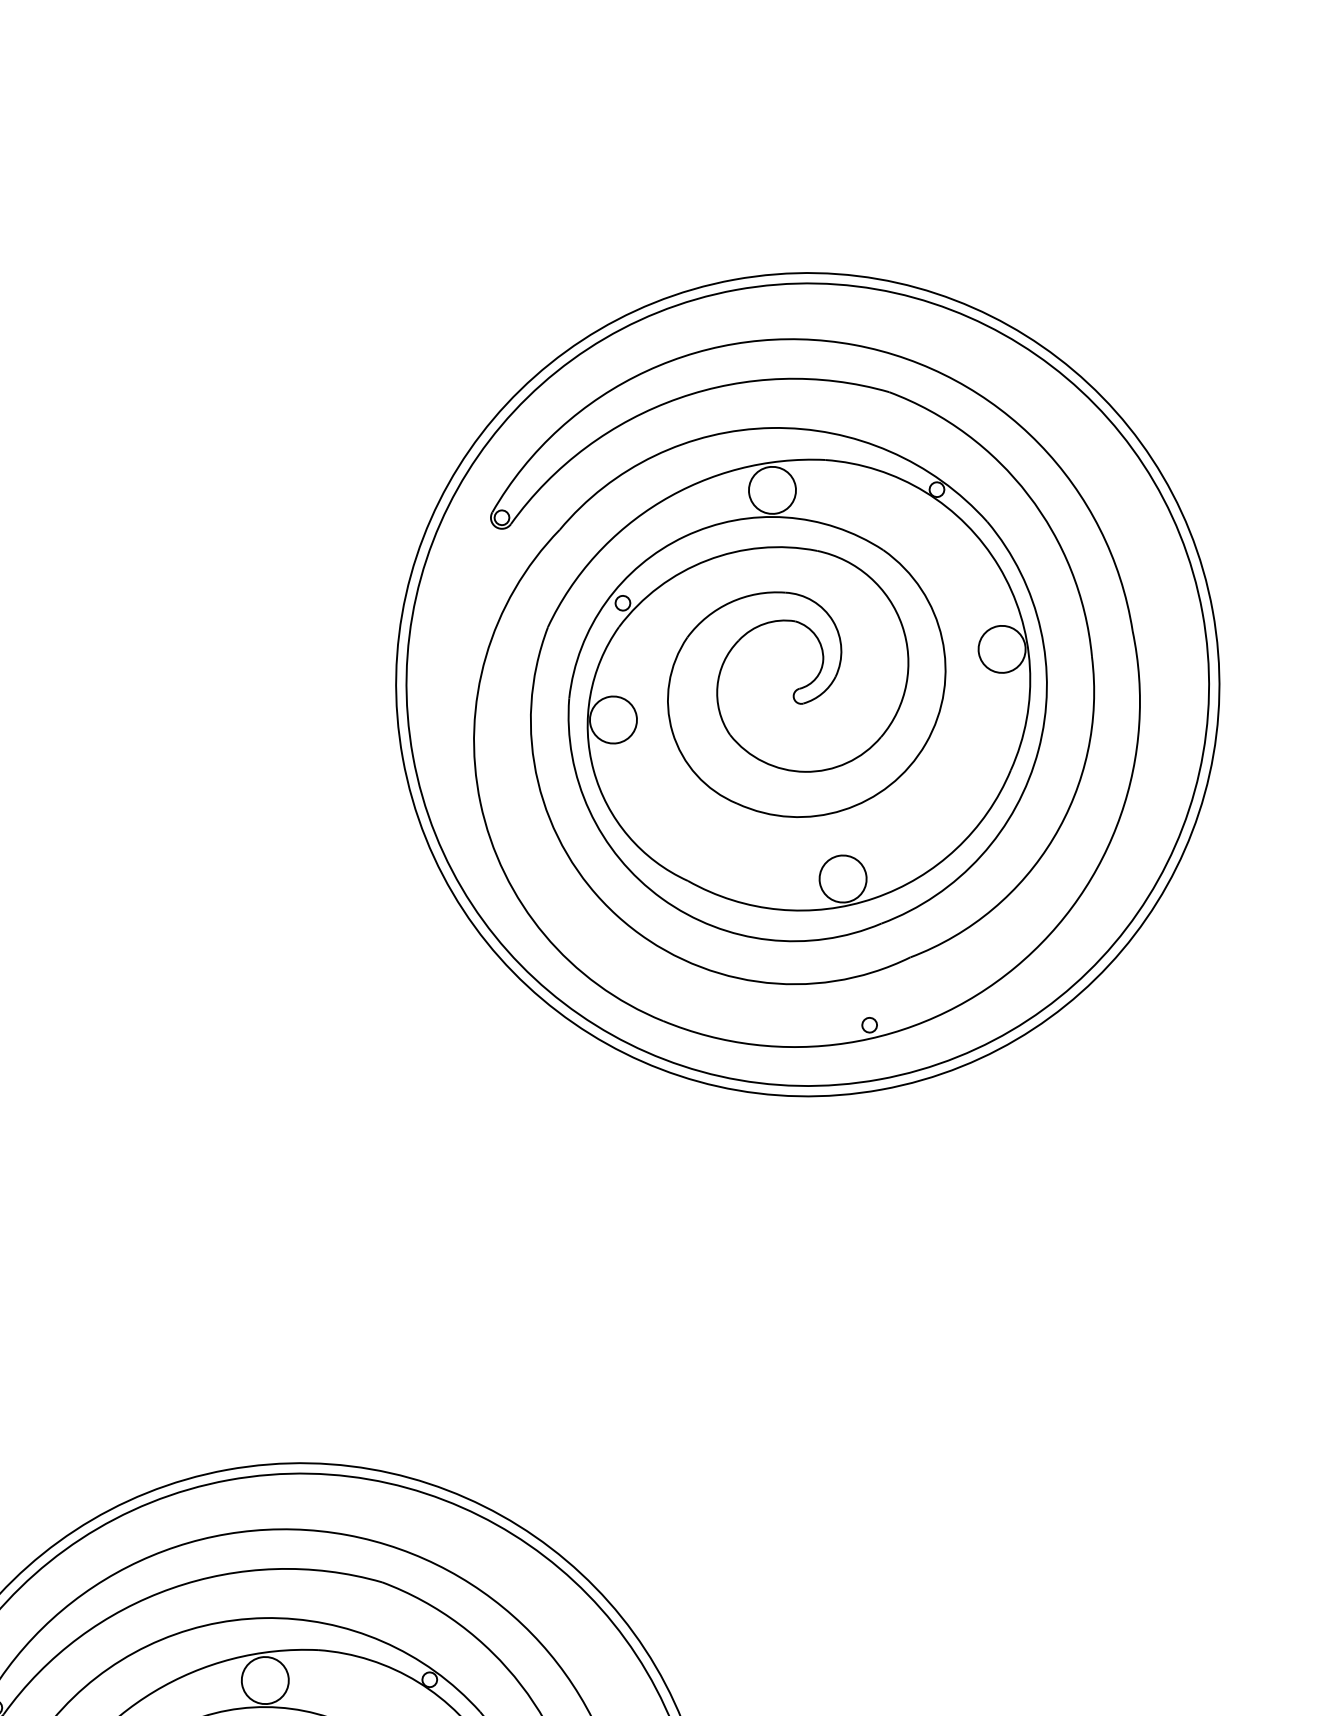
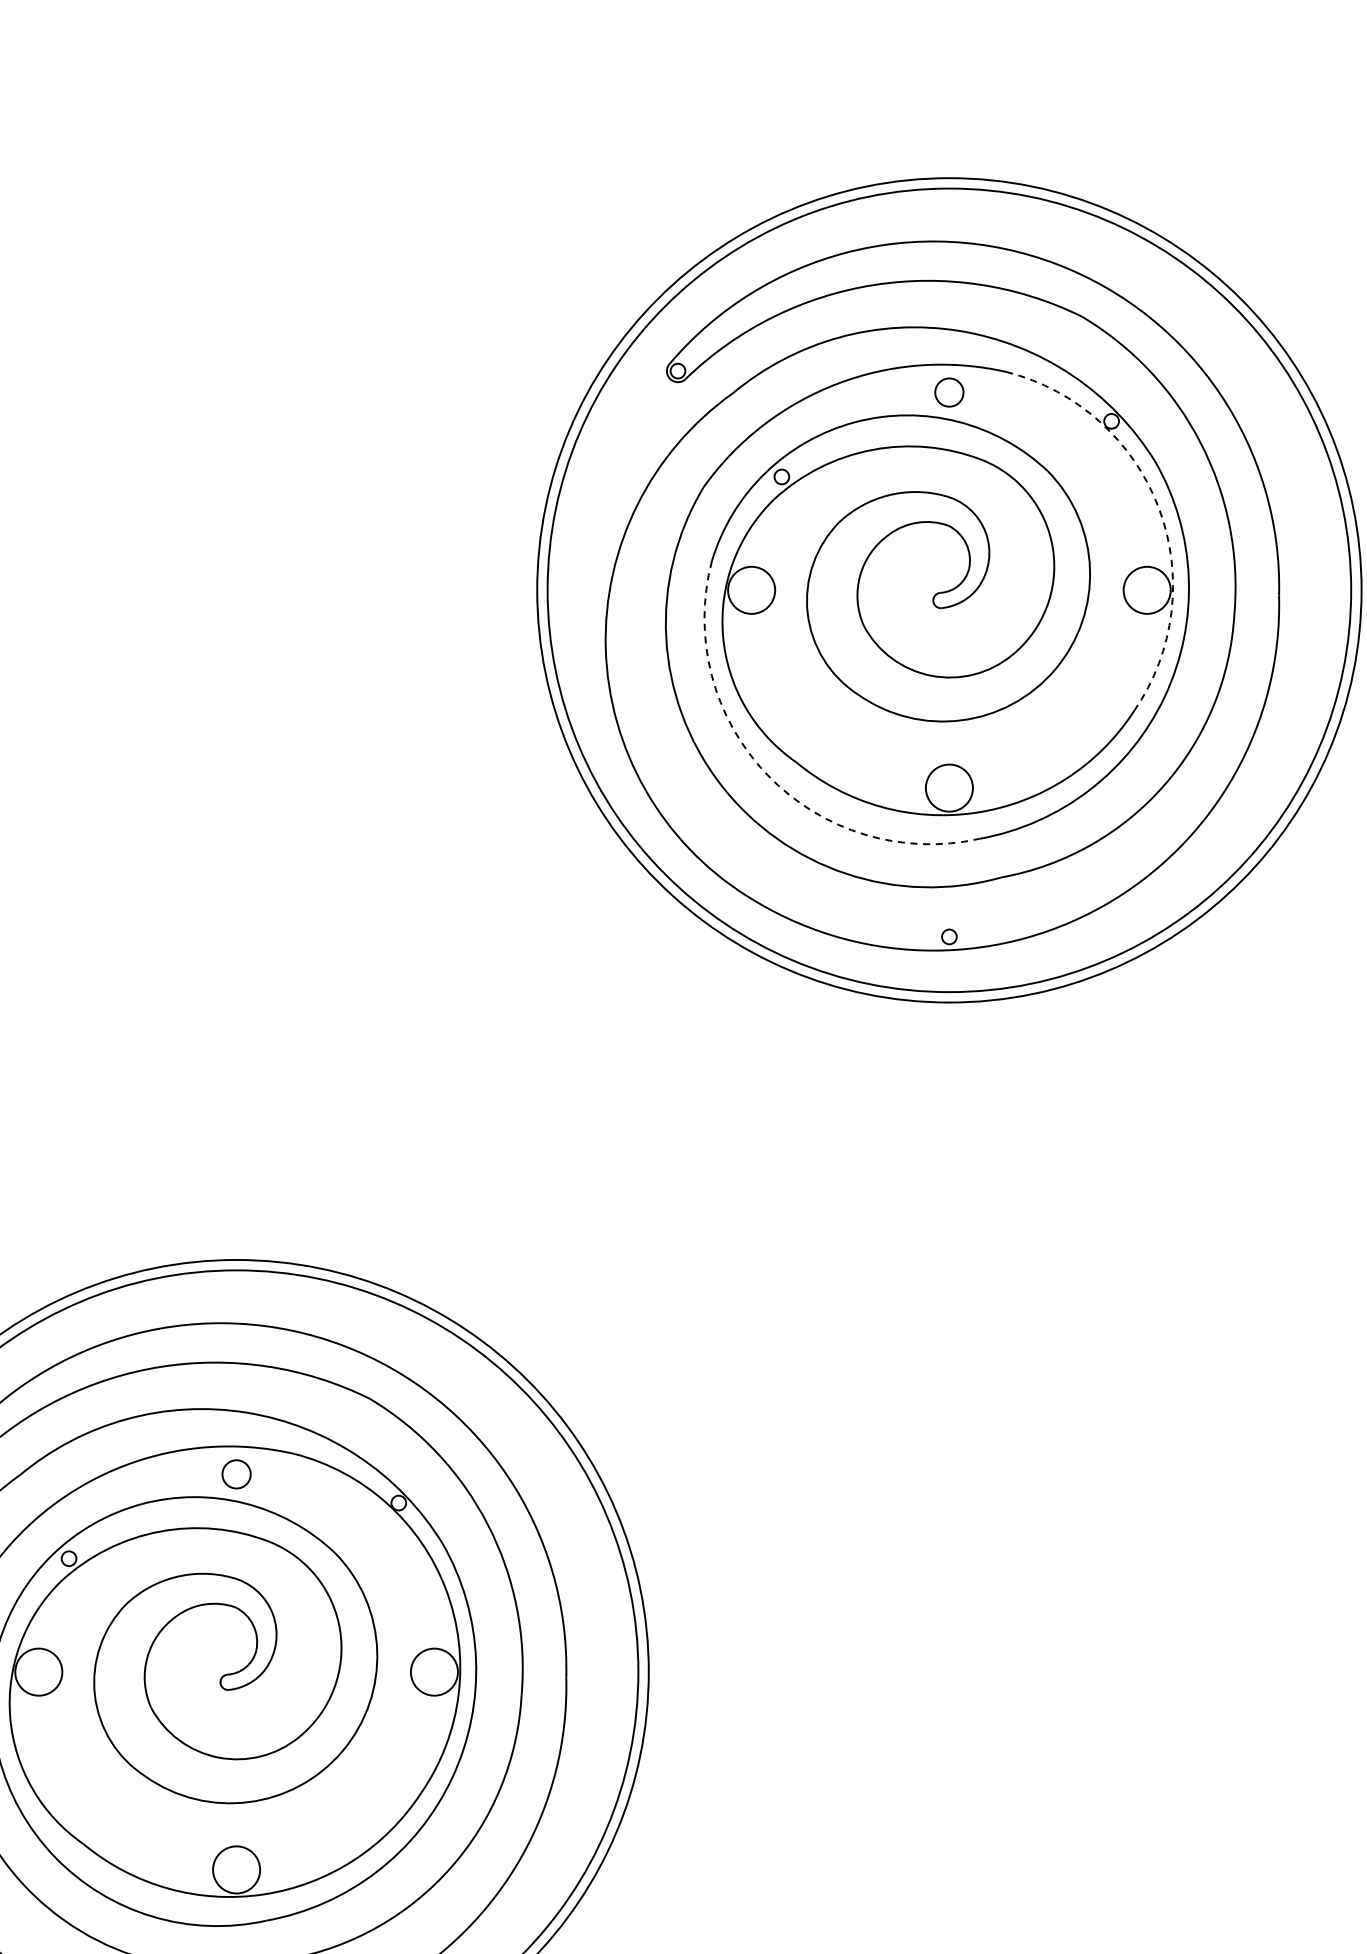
circle: (771, 490) -> (948, 392), size x0.6
arc: (998, 566) -> (1158, 508), solid -> dashed
arc: (662, 899) -> (767, 775), solid -> dashed
circle: (265, 1679) -> (236, 1473), size x0.6

